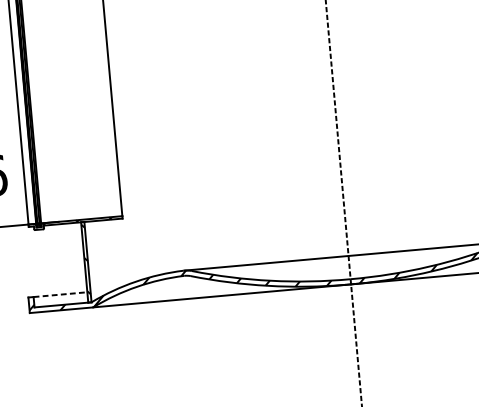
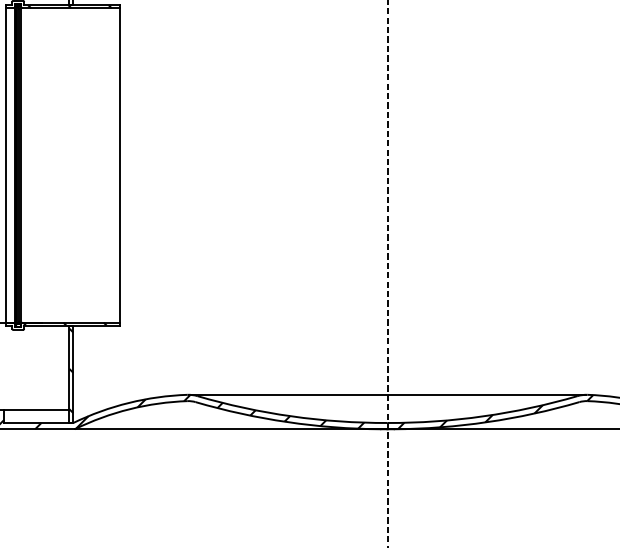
line: (60, 294) -> (36, 410), dashed -> solid

